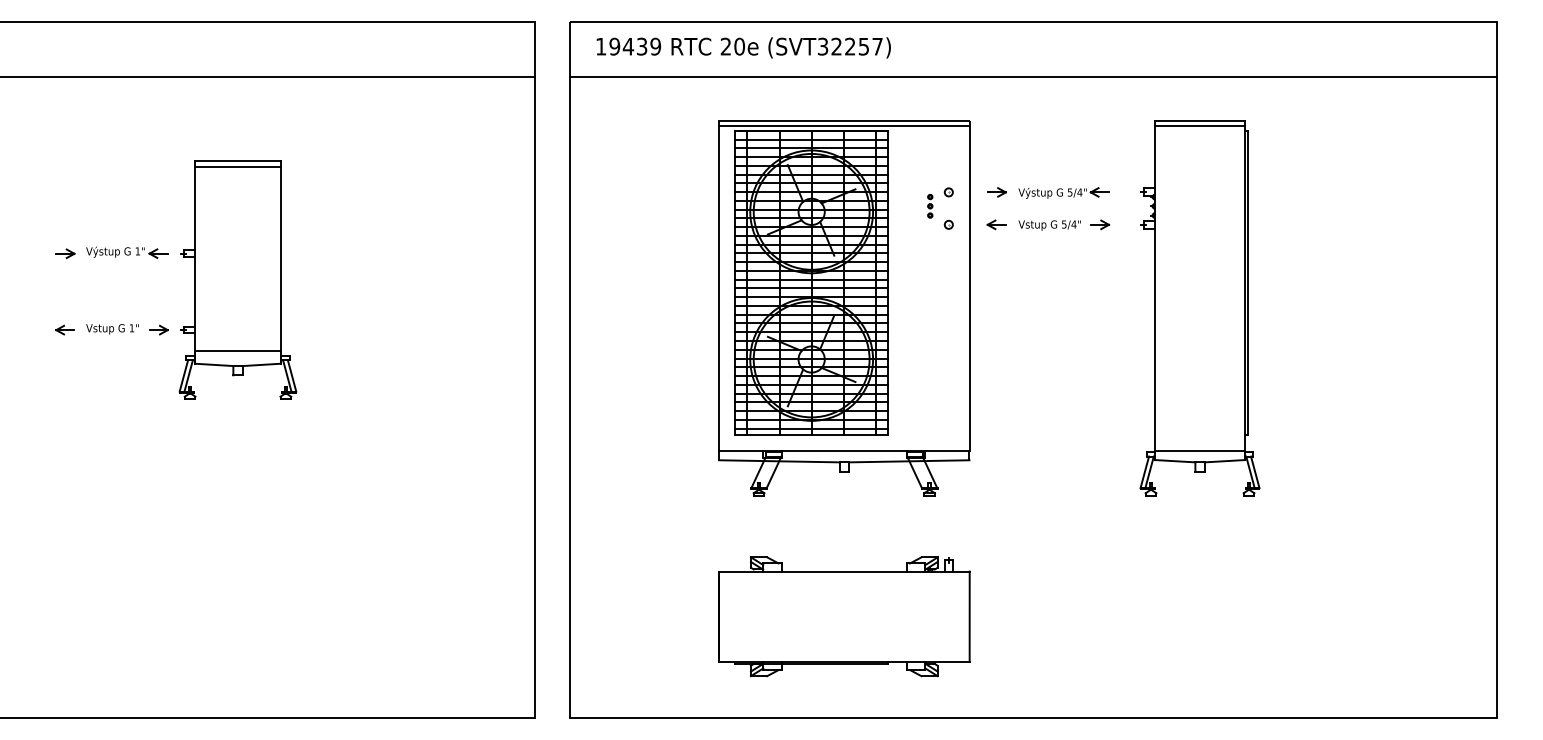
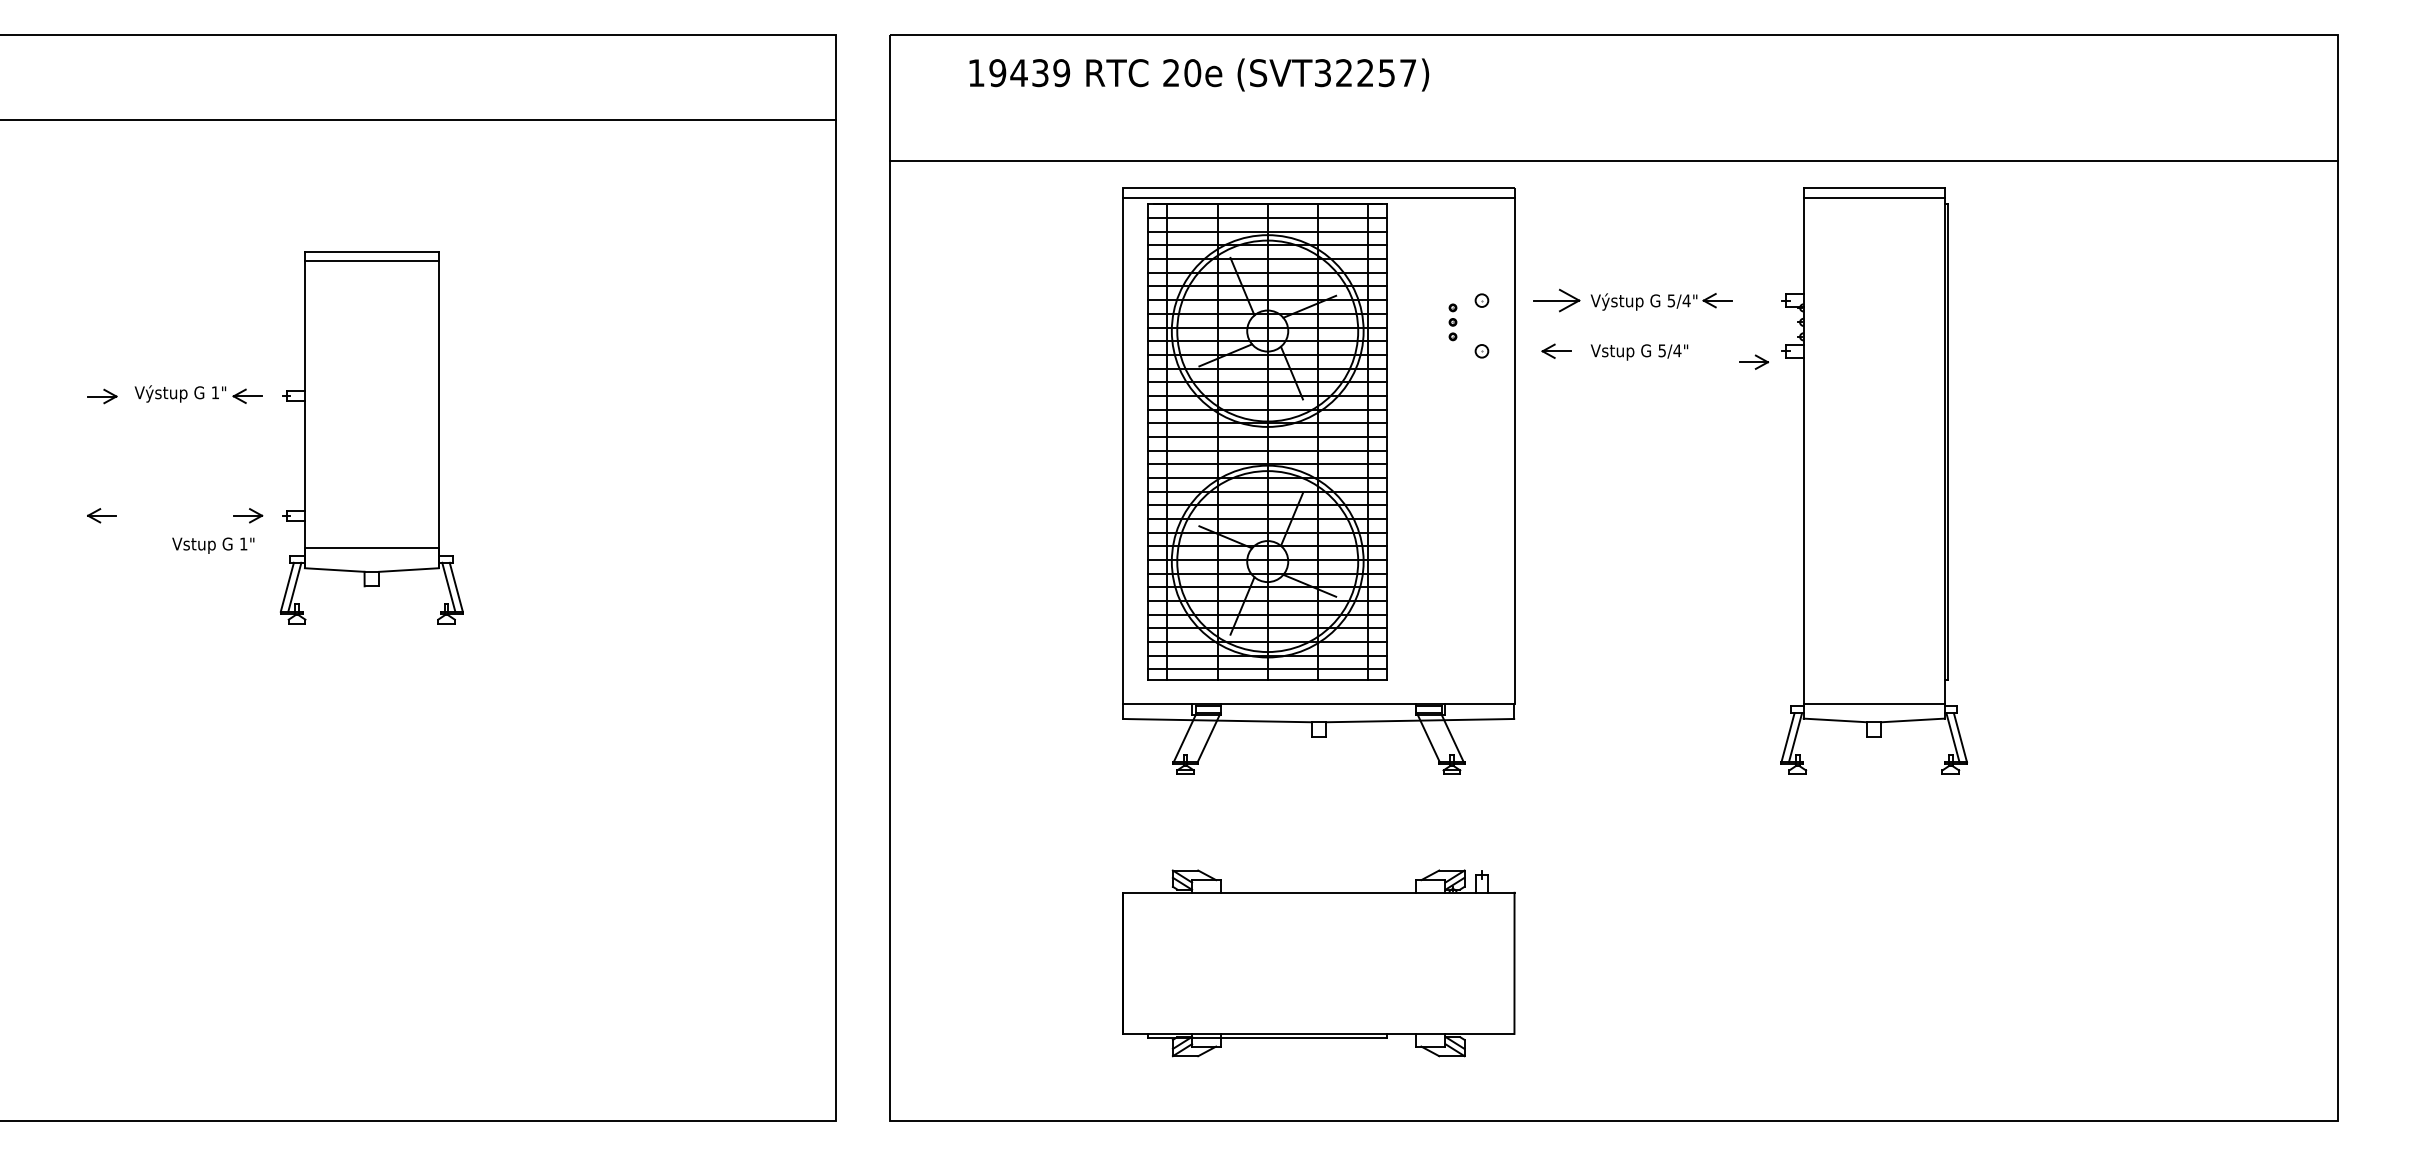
text: (743, 47) -> (1198, 74), moved
line: (1032, 76) -> (1612, 160), moved
part: (996, 192) -> (1556, 300), size x1.6
part: (1099, 224) -> (1753, 361), moved
text: (112, 329) -> (213, 545), moved

